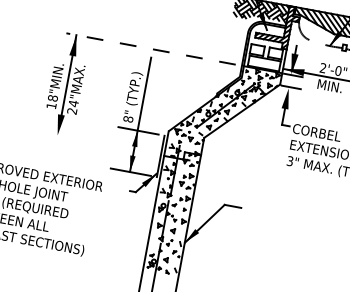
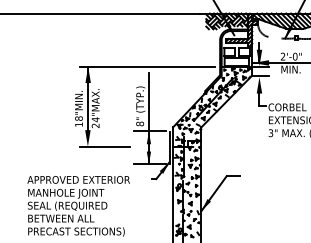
line: (150, 48) -> (147, 66), dashed -> solid
line: (78, 139) -> (104, 146), added

